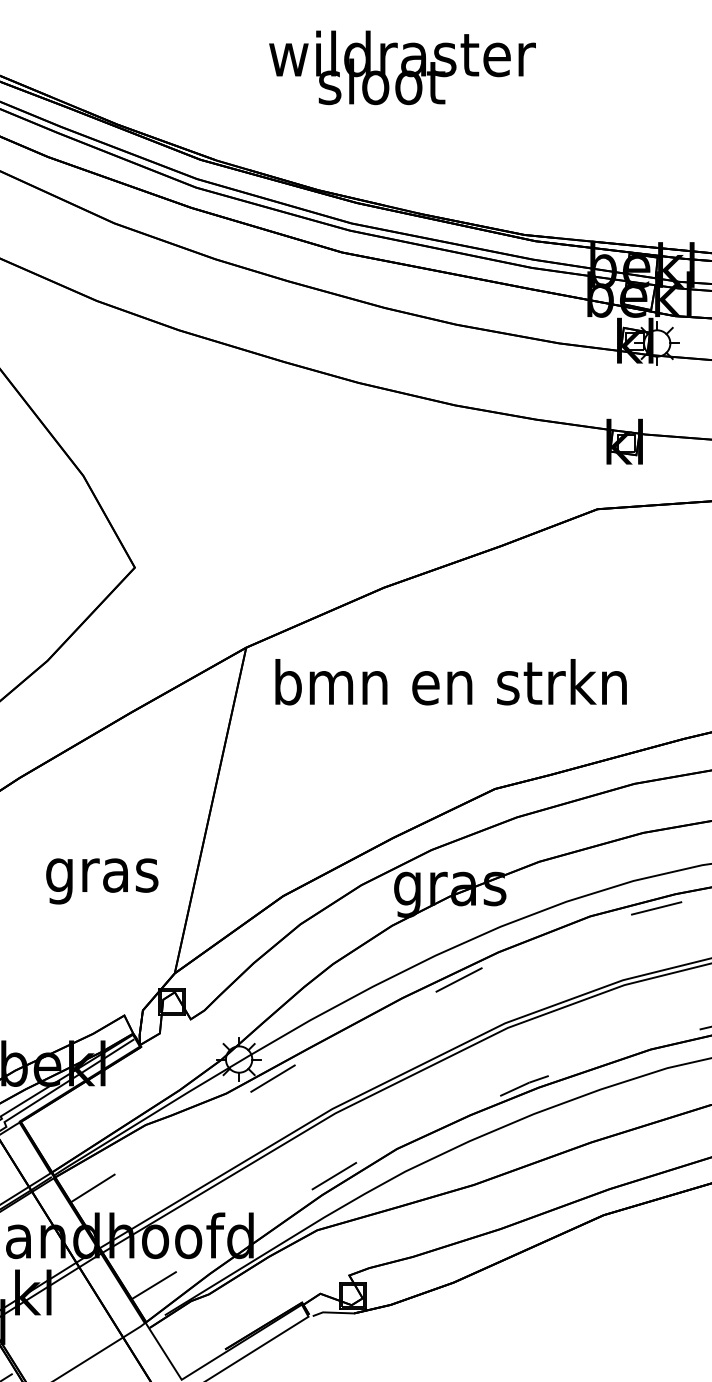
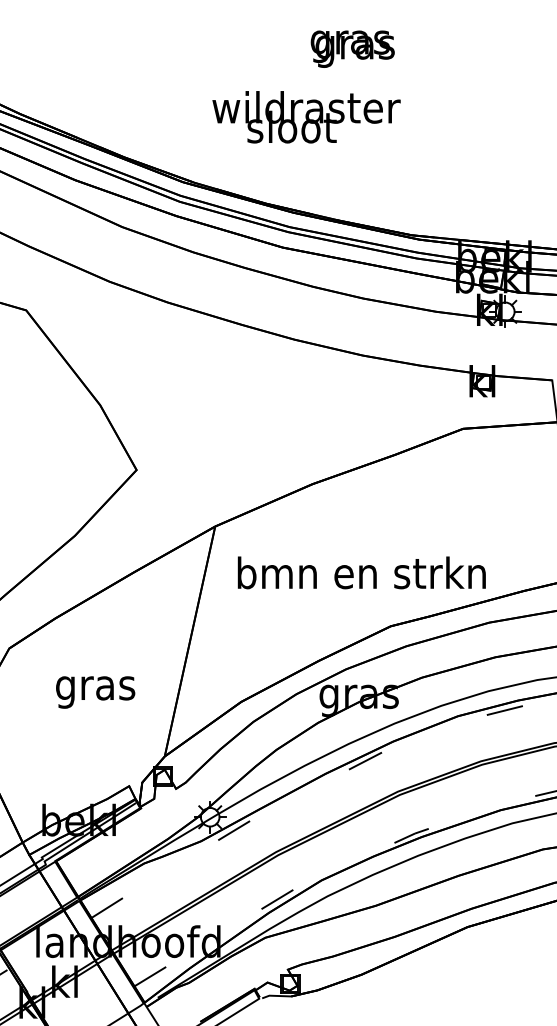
text: (402, 68) -> (306, 117), moved
text: (450, 681) -> (361, 572), moved
text: (102, 881) -> (95, 692), moved

